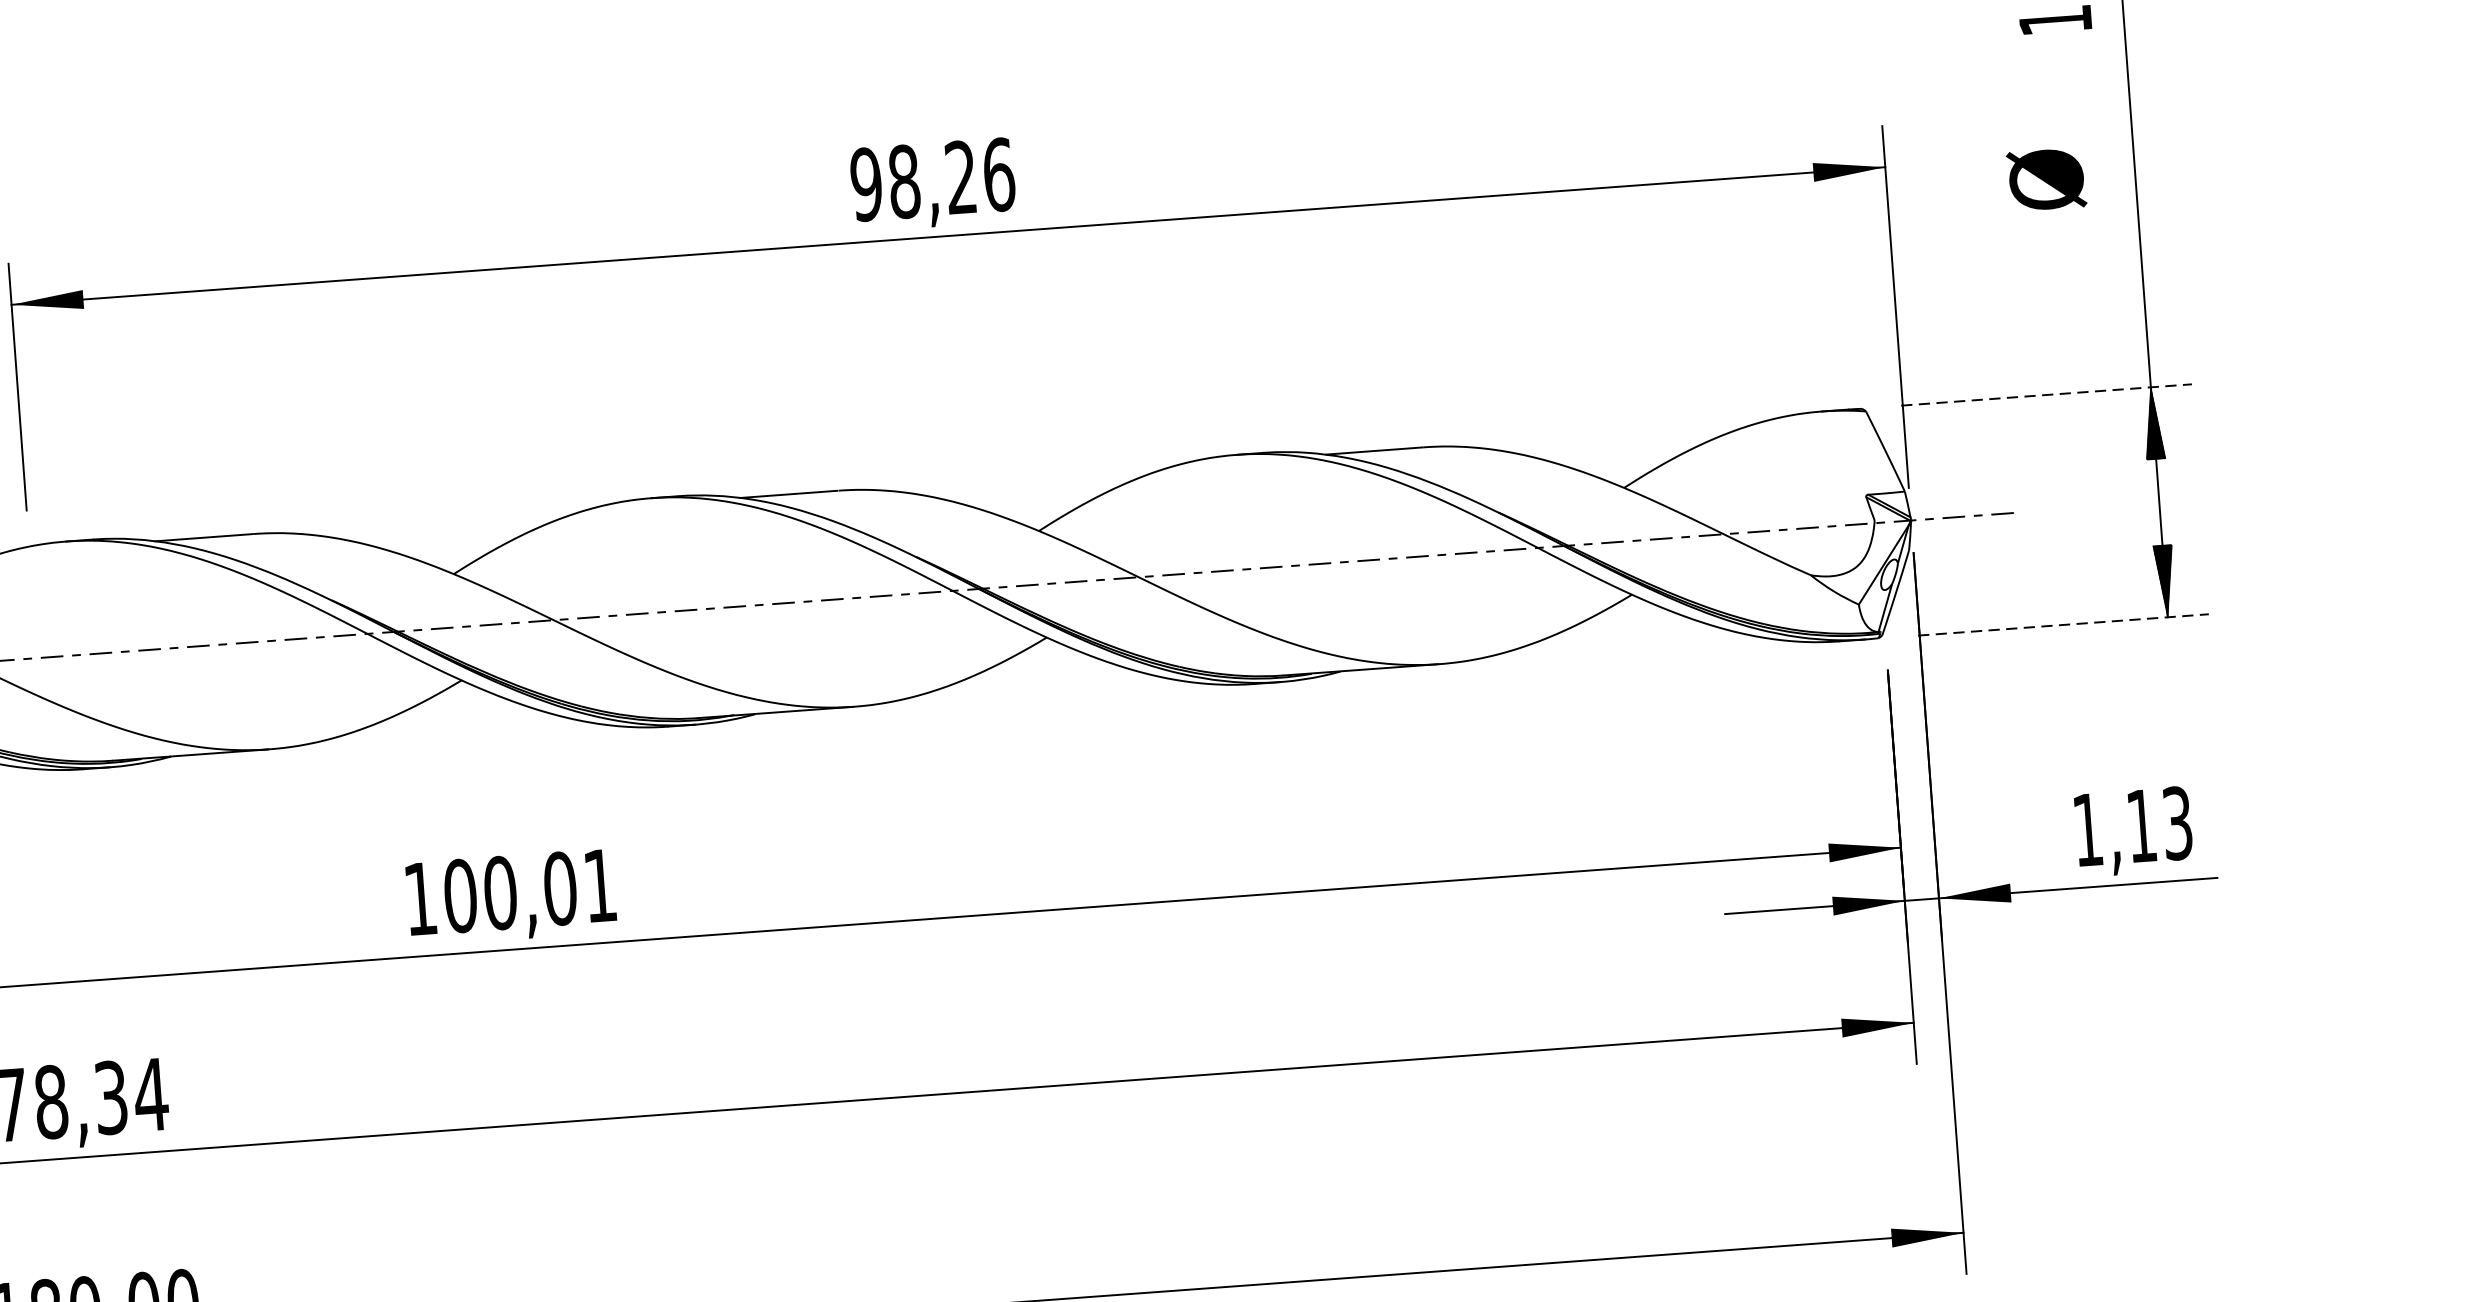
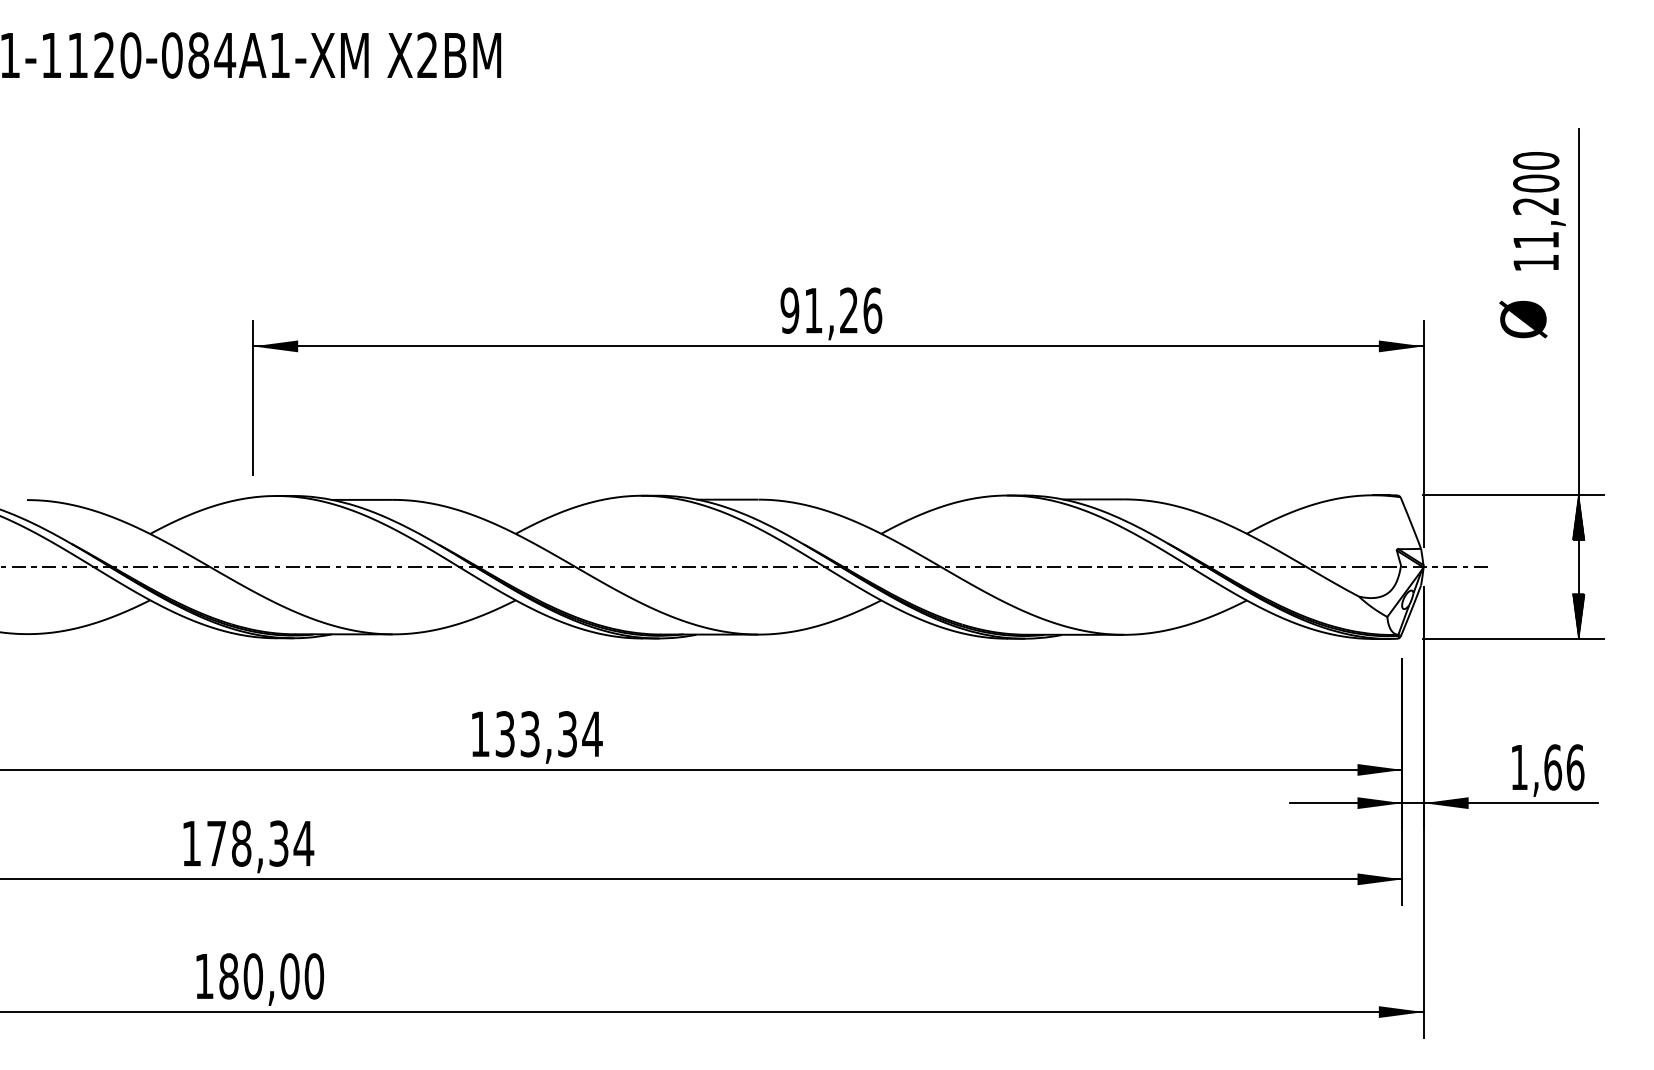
text: (2046, 179) -> (1523, 319), moved
text: (904, 181) -> (813, 310), 98,26 -> 91,26
line: (2046, 395) -> (1513, 495), dashed -> solid
line: (2063, 624) -> (1513, 638), dashed -> solid
text: (2160, 824) -> (1564, 767), 1,13 -> 1,66
text: (529, 891) -> (548, 734), 100,01 -> 133,34

